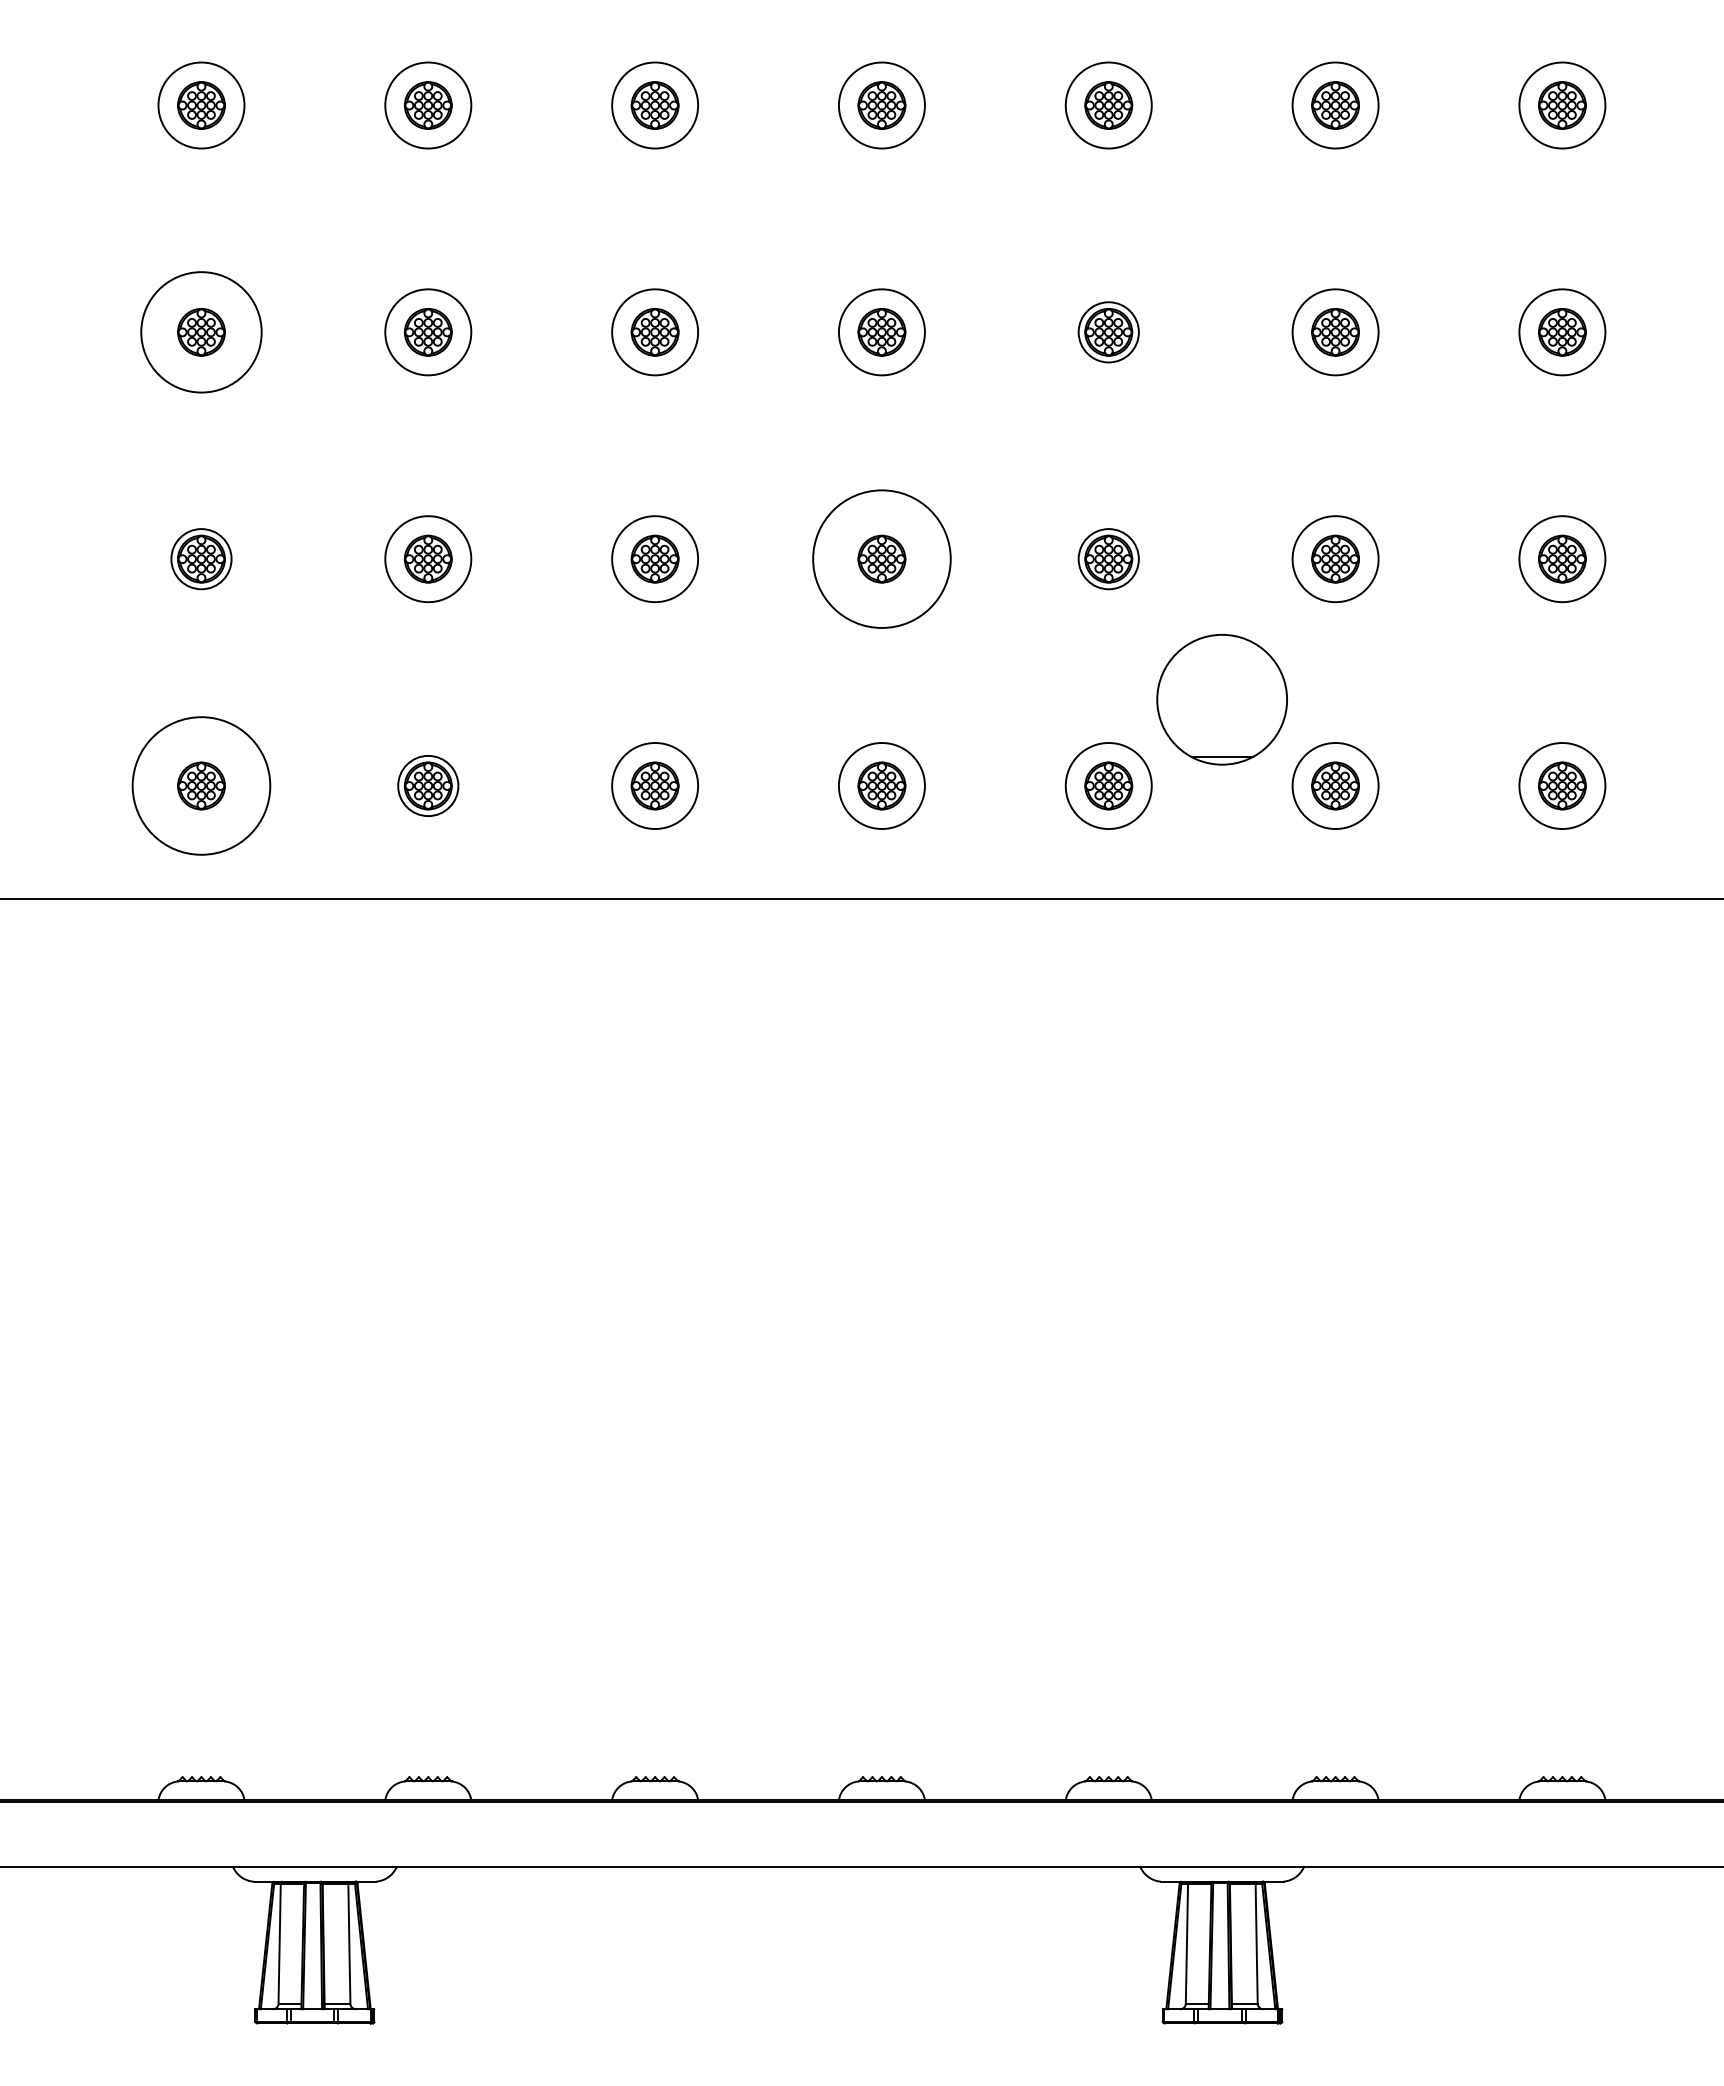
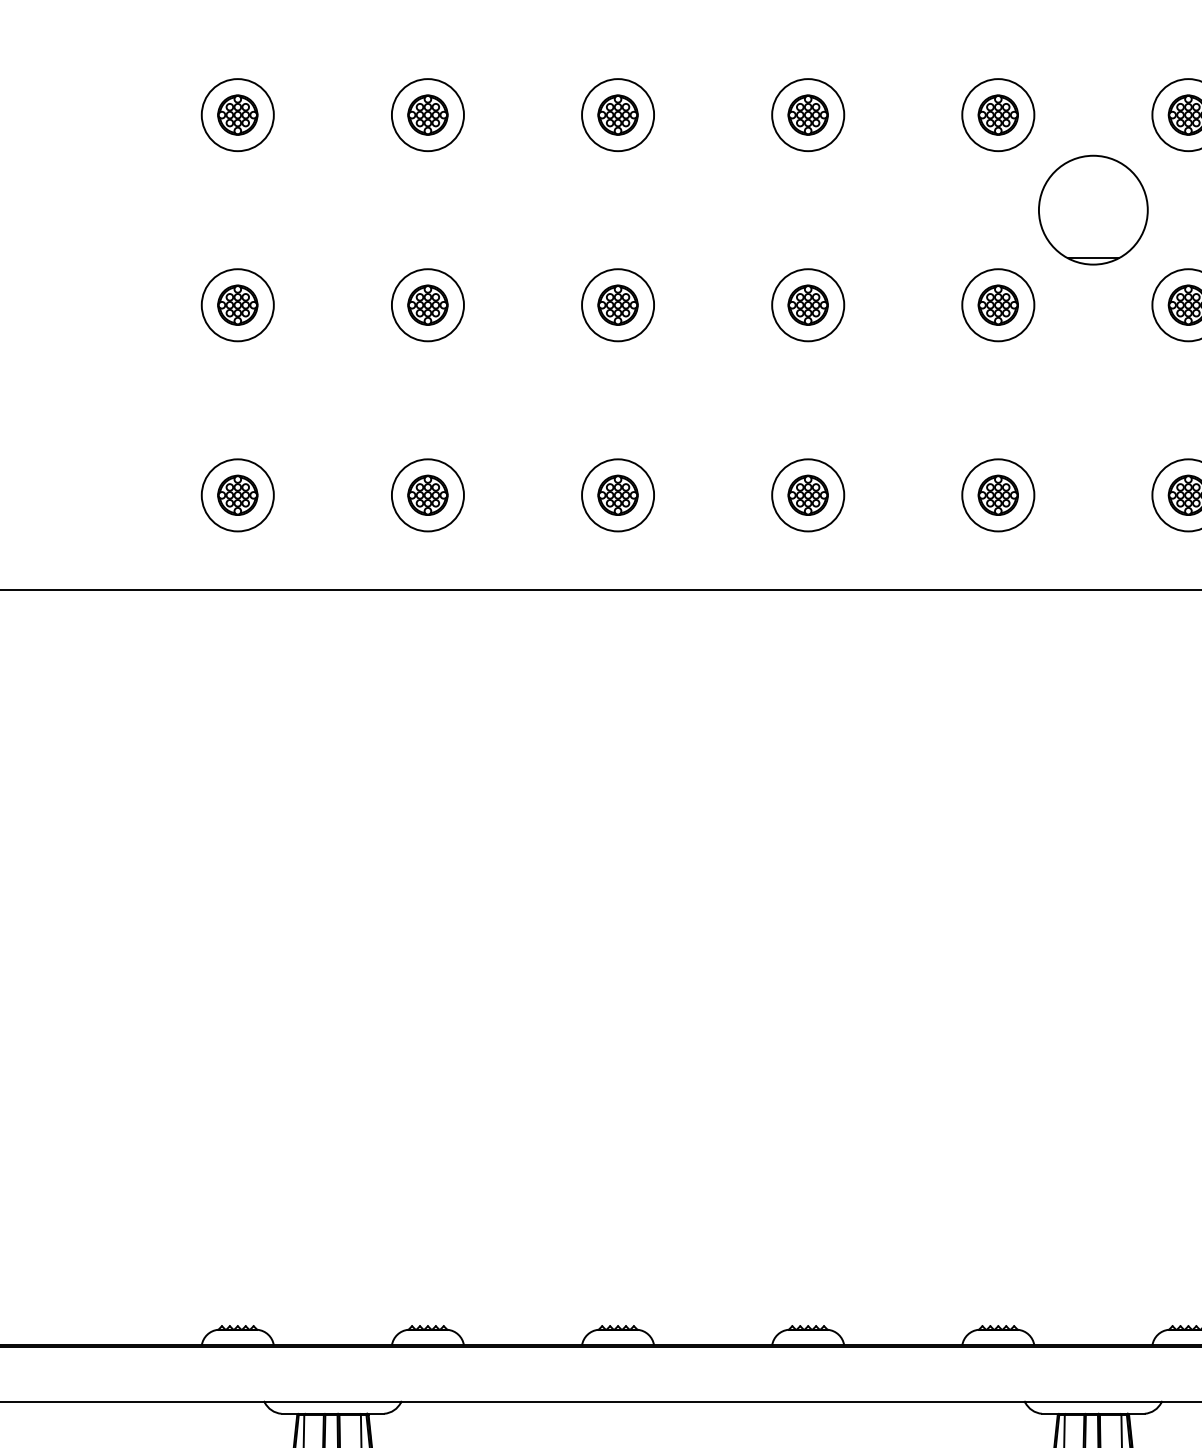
circle: (201, 332) -> (237, 115), size x0.71
circle: (1108, 332) -> (998, 115), size x1.43
circle: (201, 559) -> (237, 305), size x1.43
circle: (881, 559) -> (807, 305), size x0.62
circle: (1108, 559) -> (998, 305), size x1.43
part: (1221, 699) -> (1092, 209), moved
circle: (201, 786) -> (237, 495), size x0.62
circle: (428, 786) -> (428, 495), size x1.43

